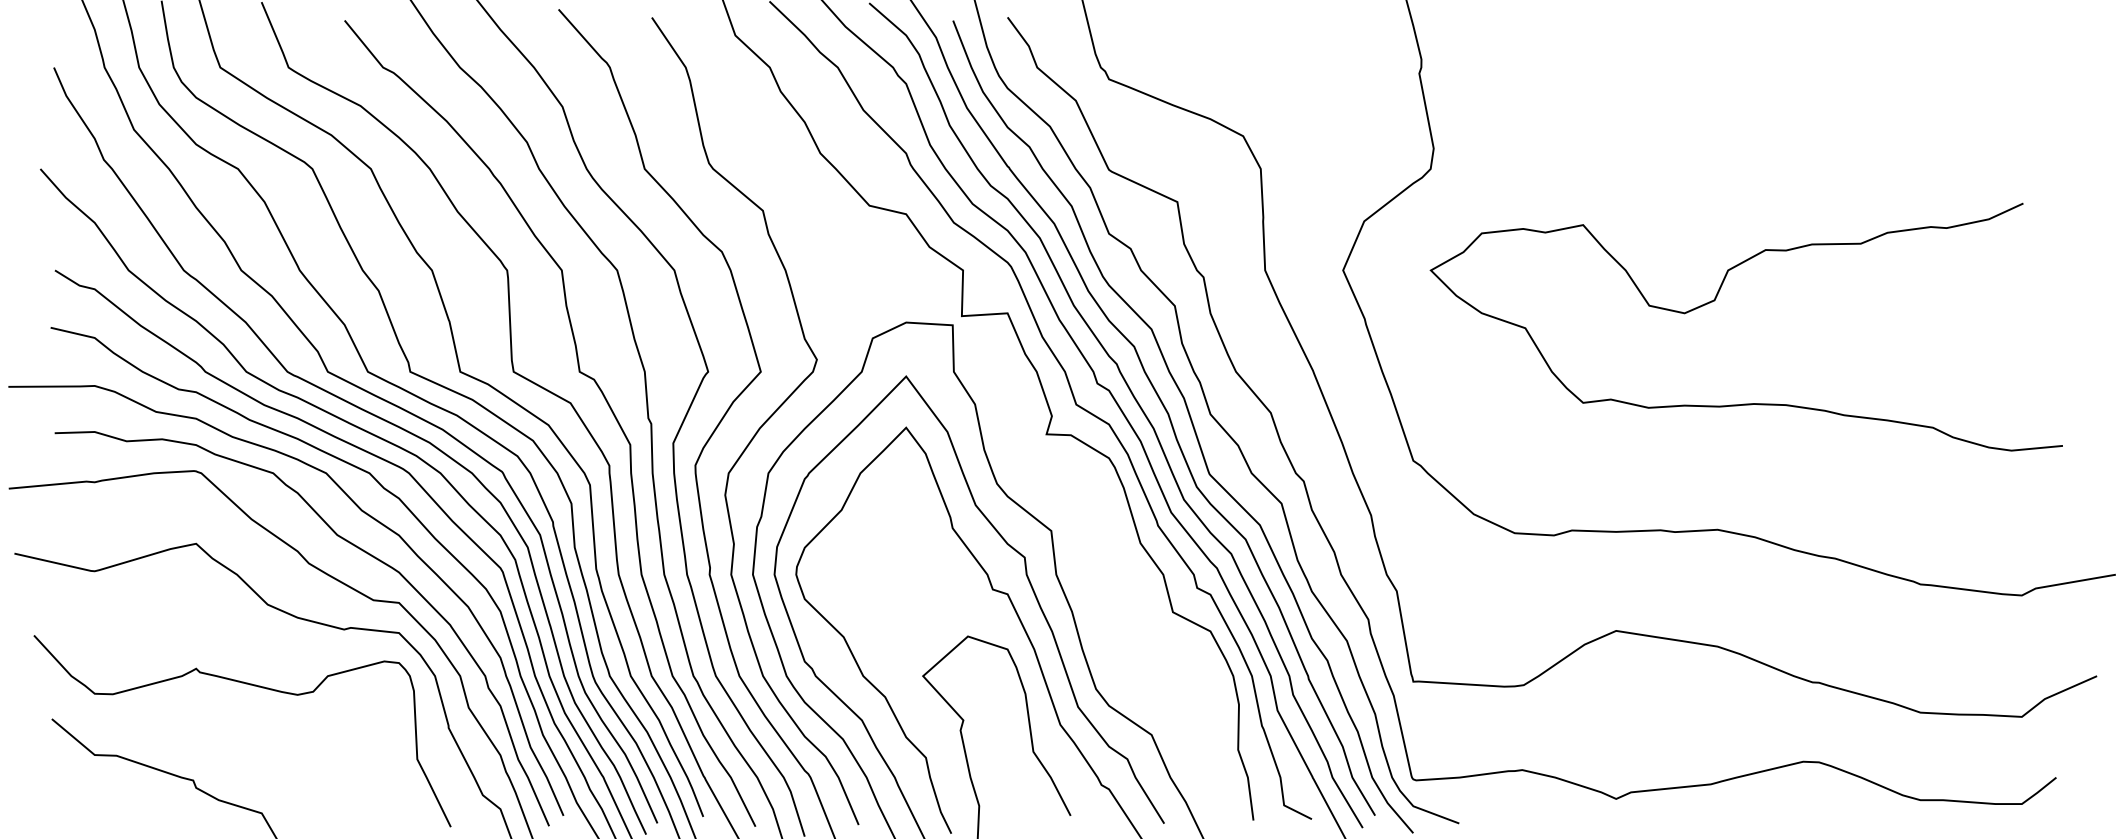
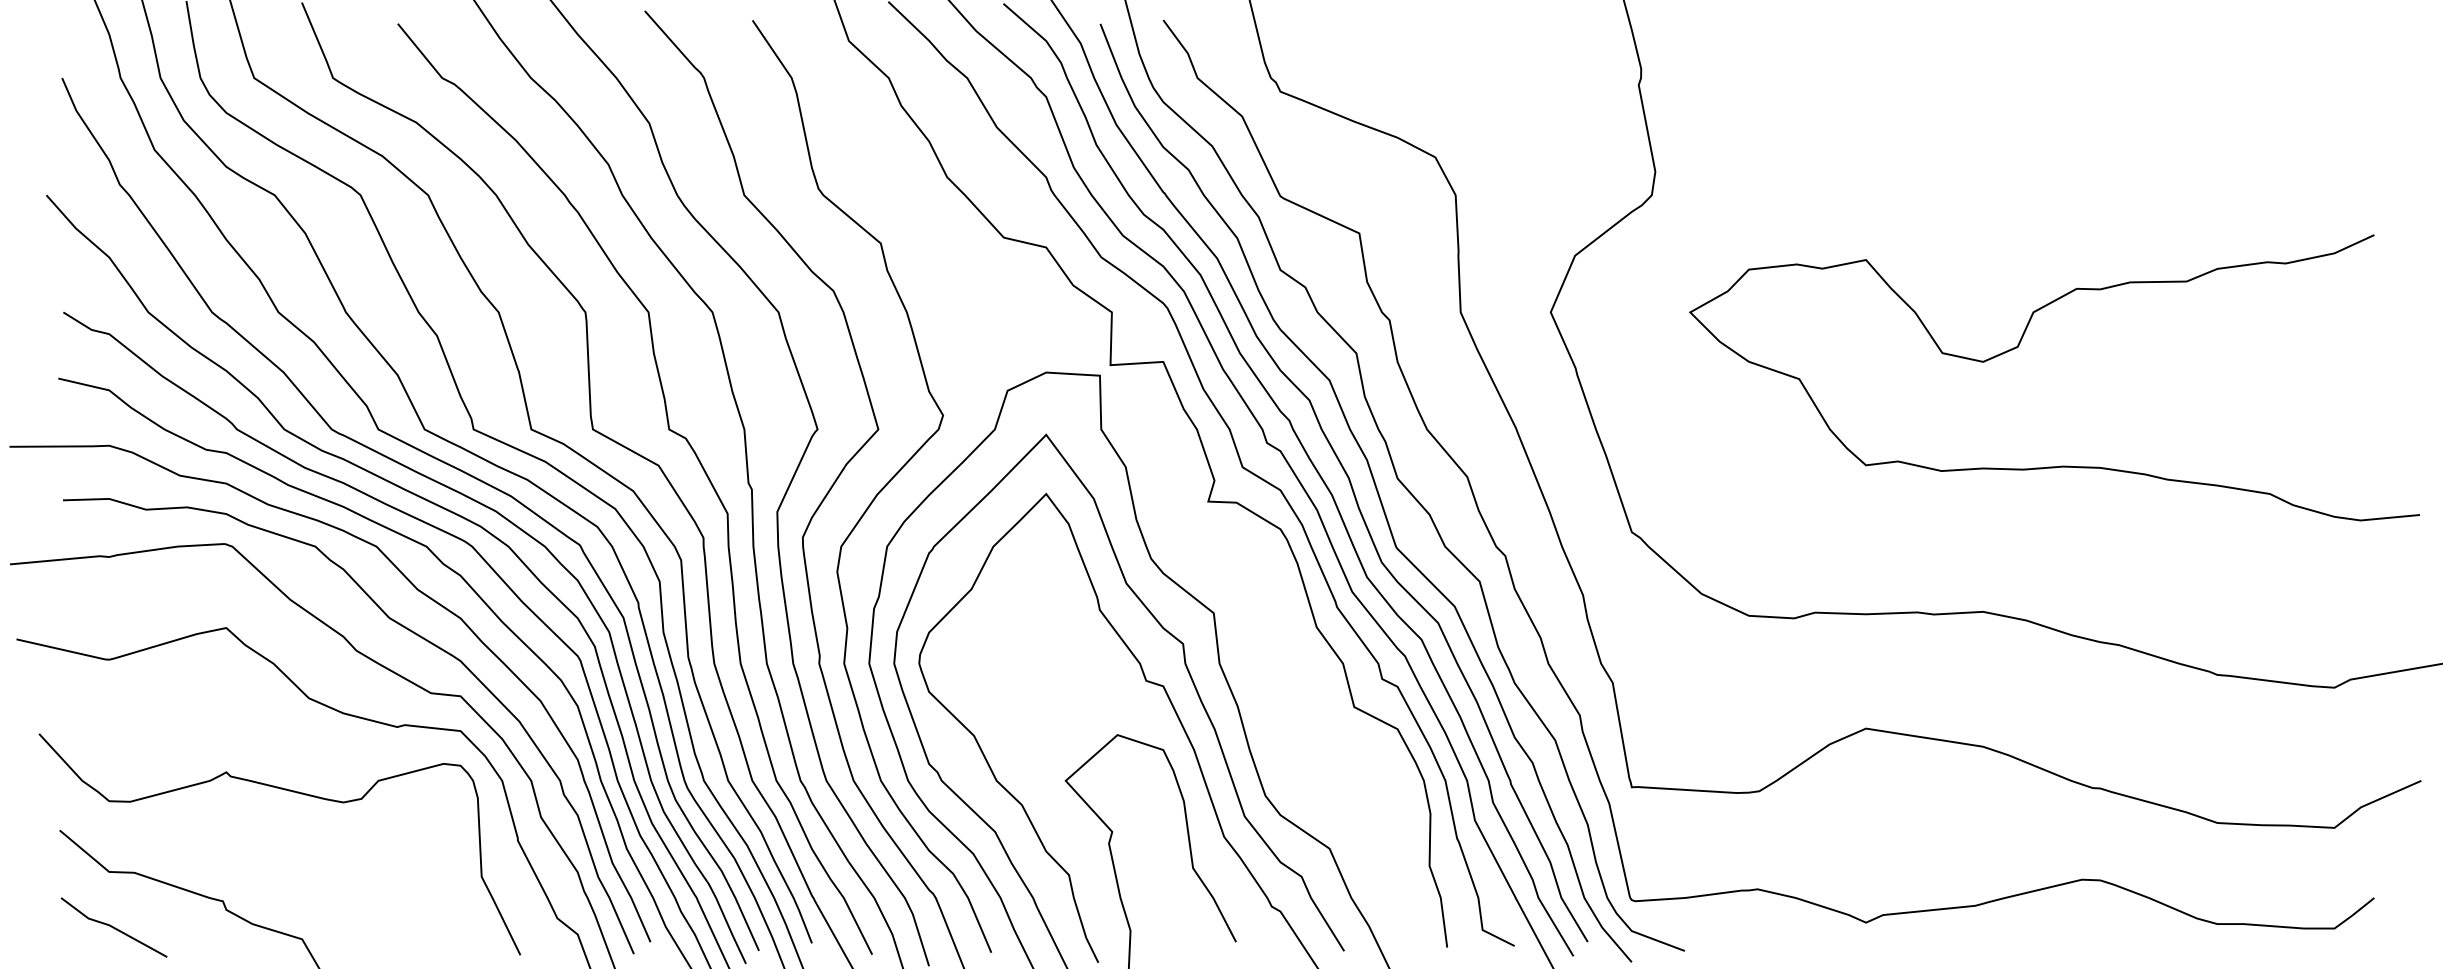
curve: (1715, 300) -> (2018, 347), moved
line: (98, 803) -> (113, 927), added

